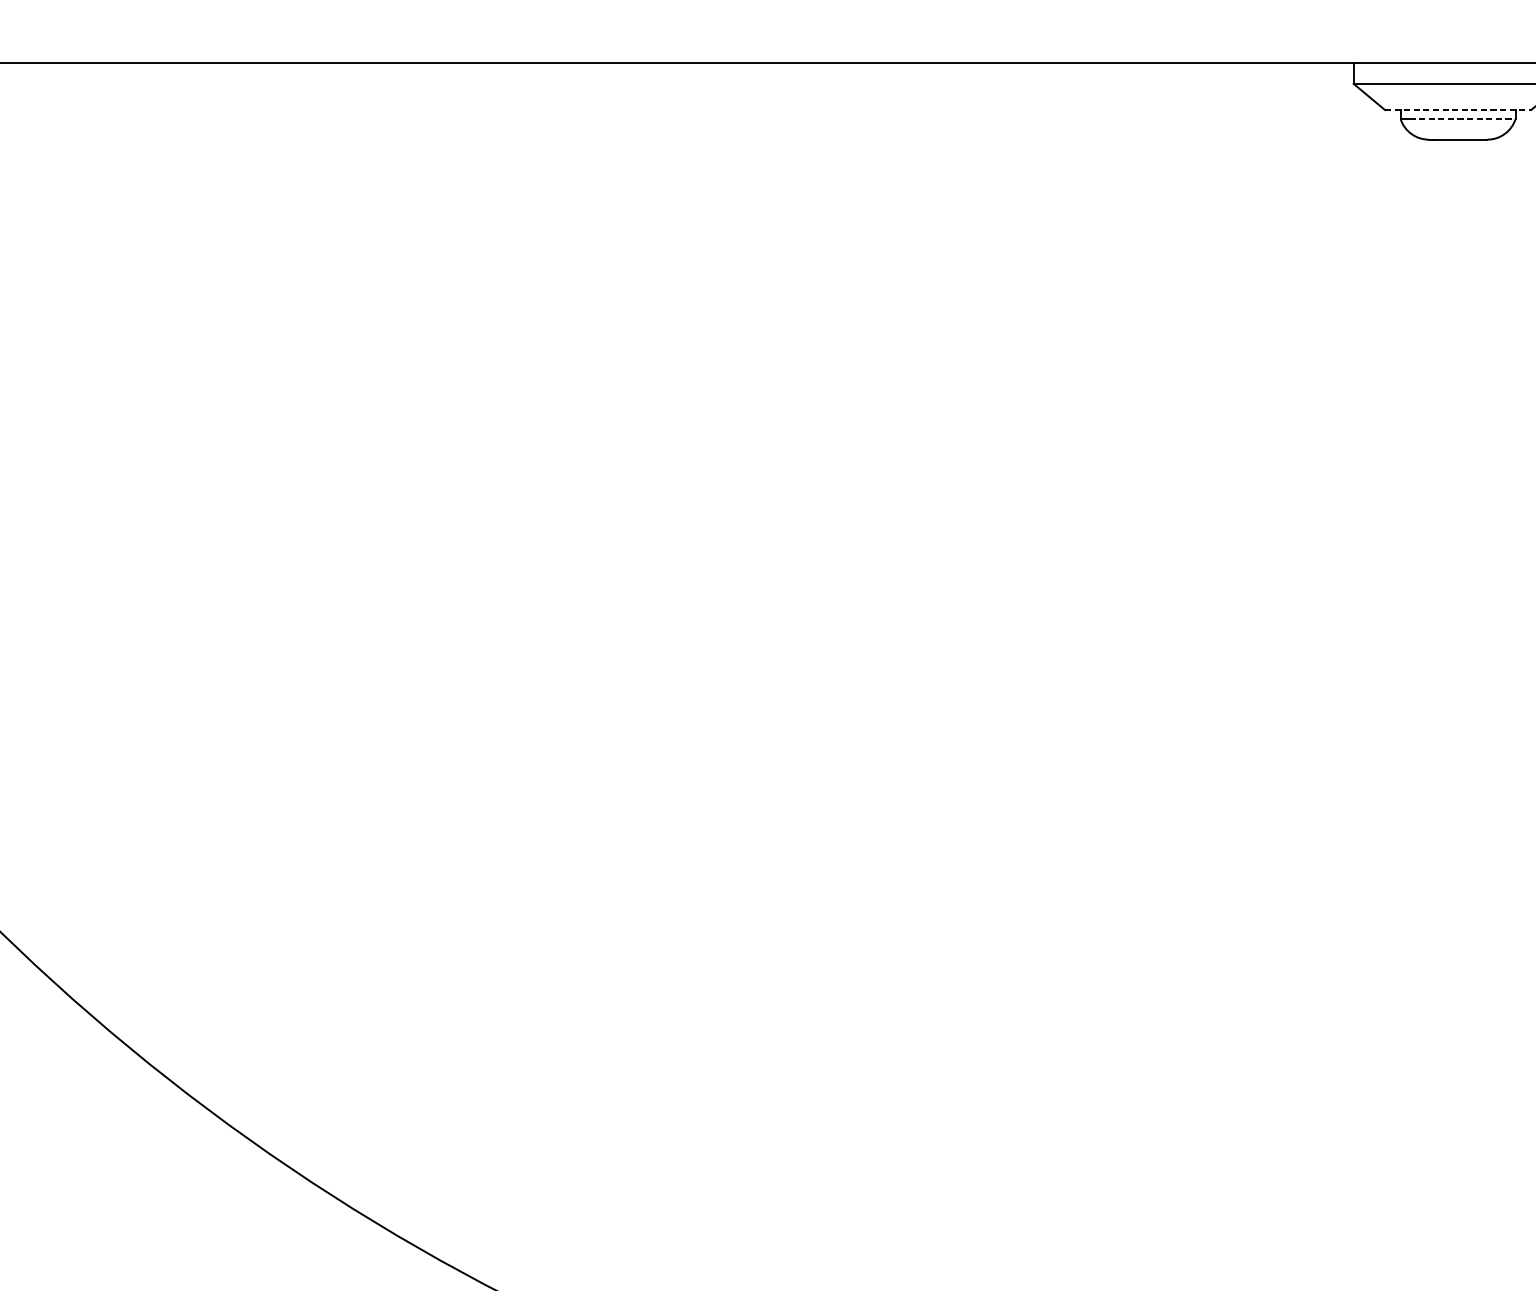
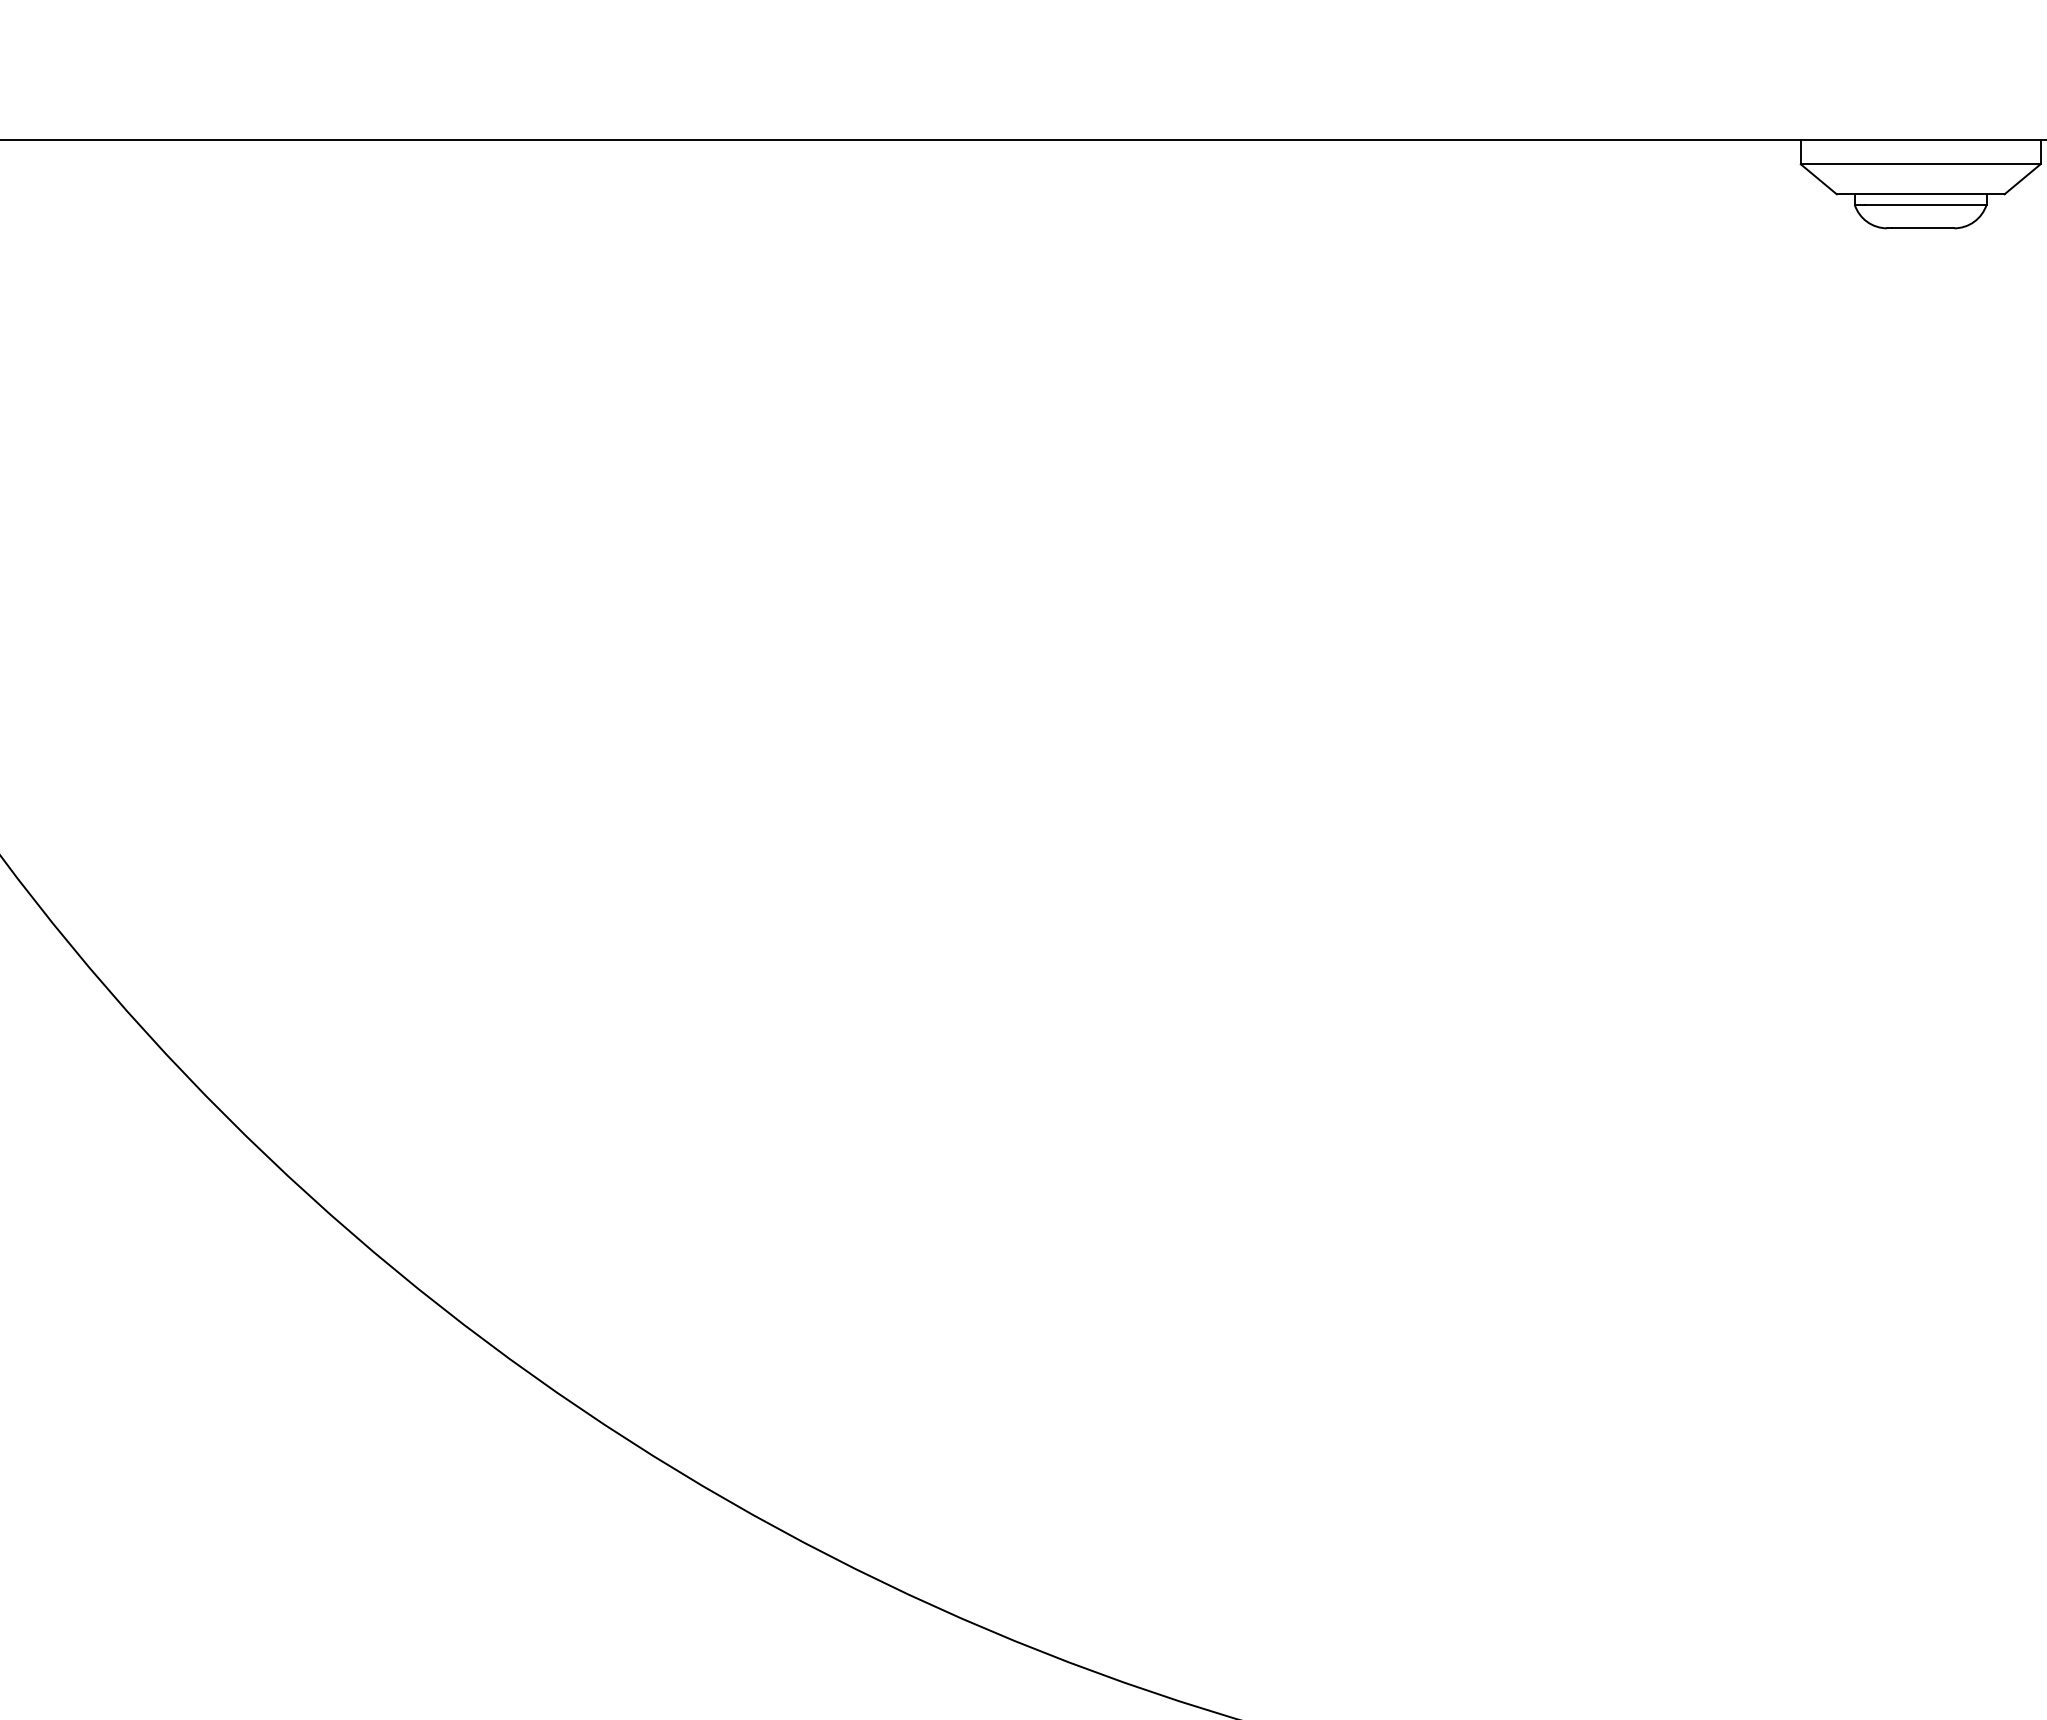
line: (1457, 110) -> (1920, 194), dashed -> solid
line: (1462, 118) -> (1925, 204), dashed -> solid

